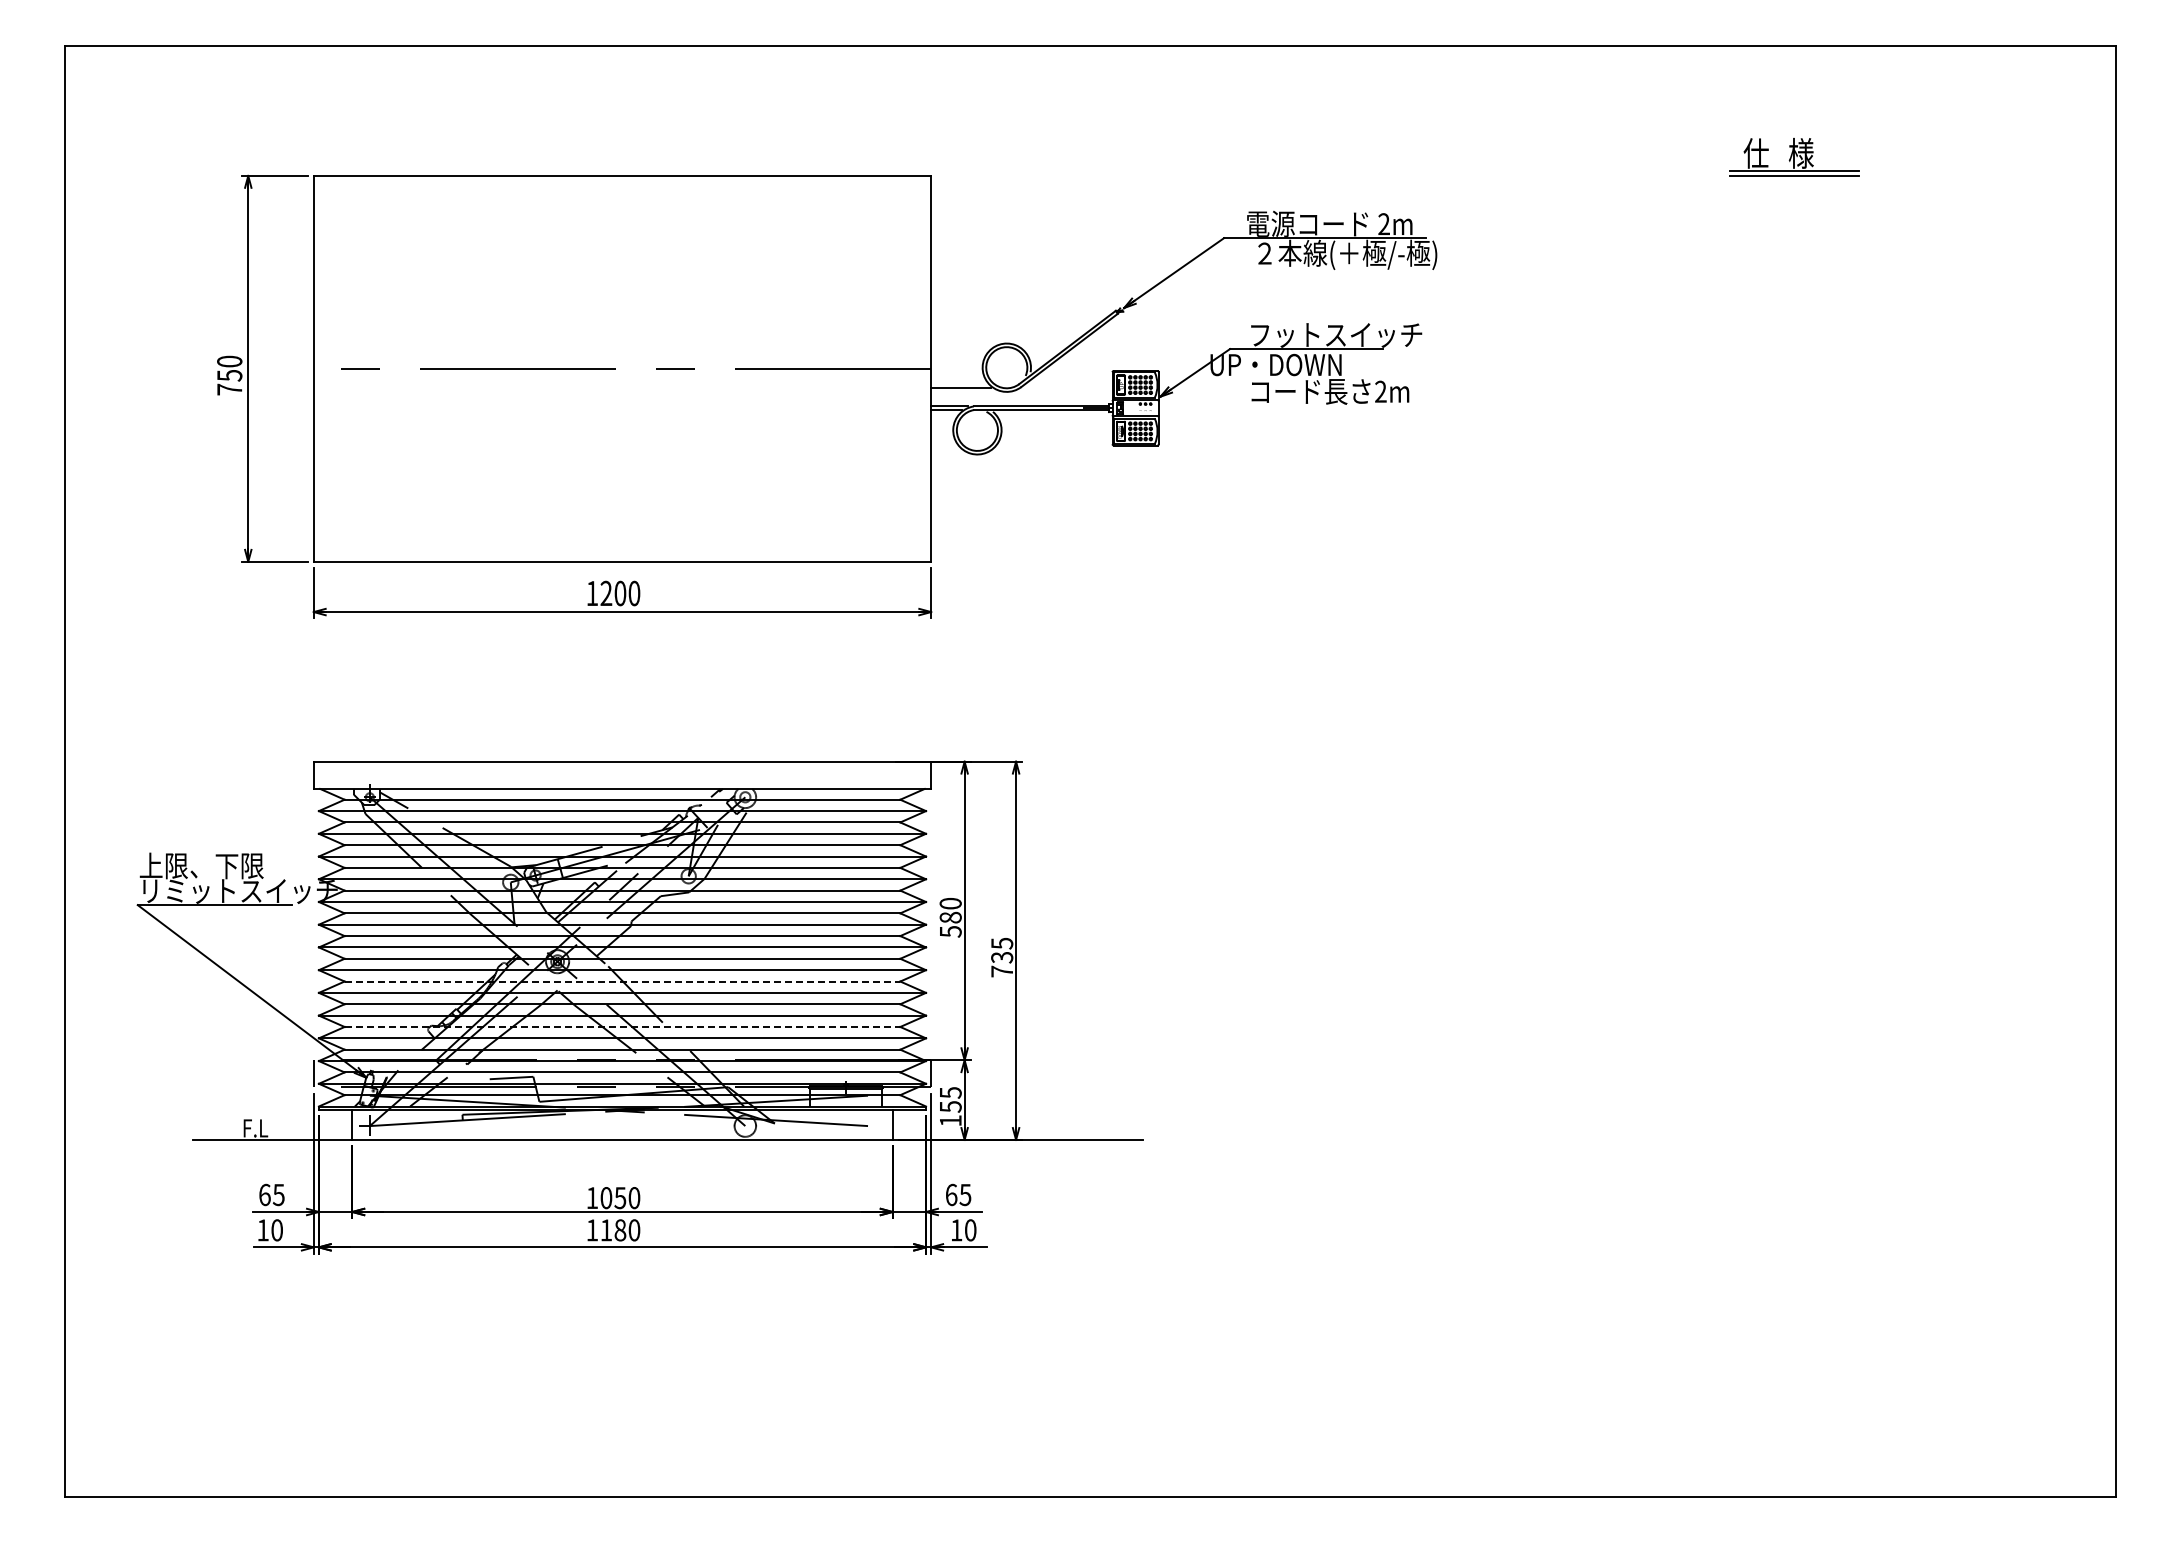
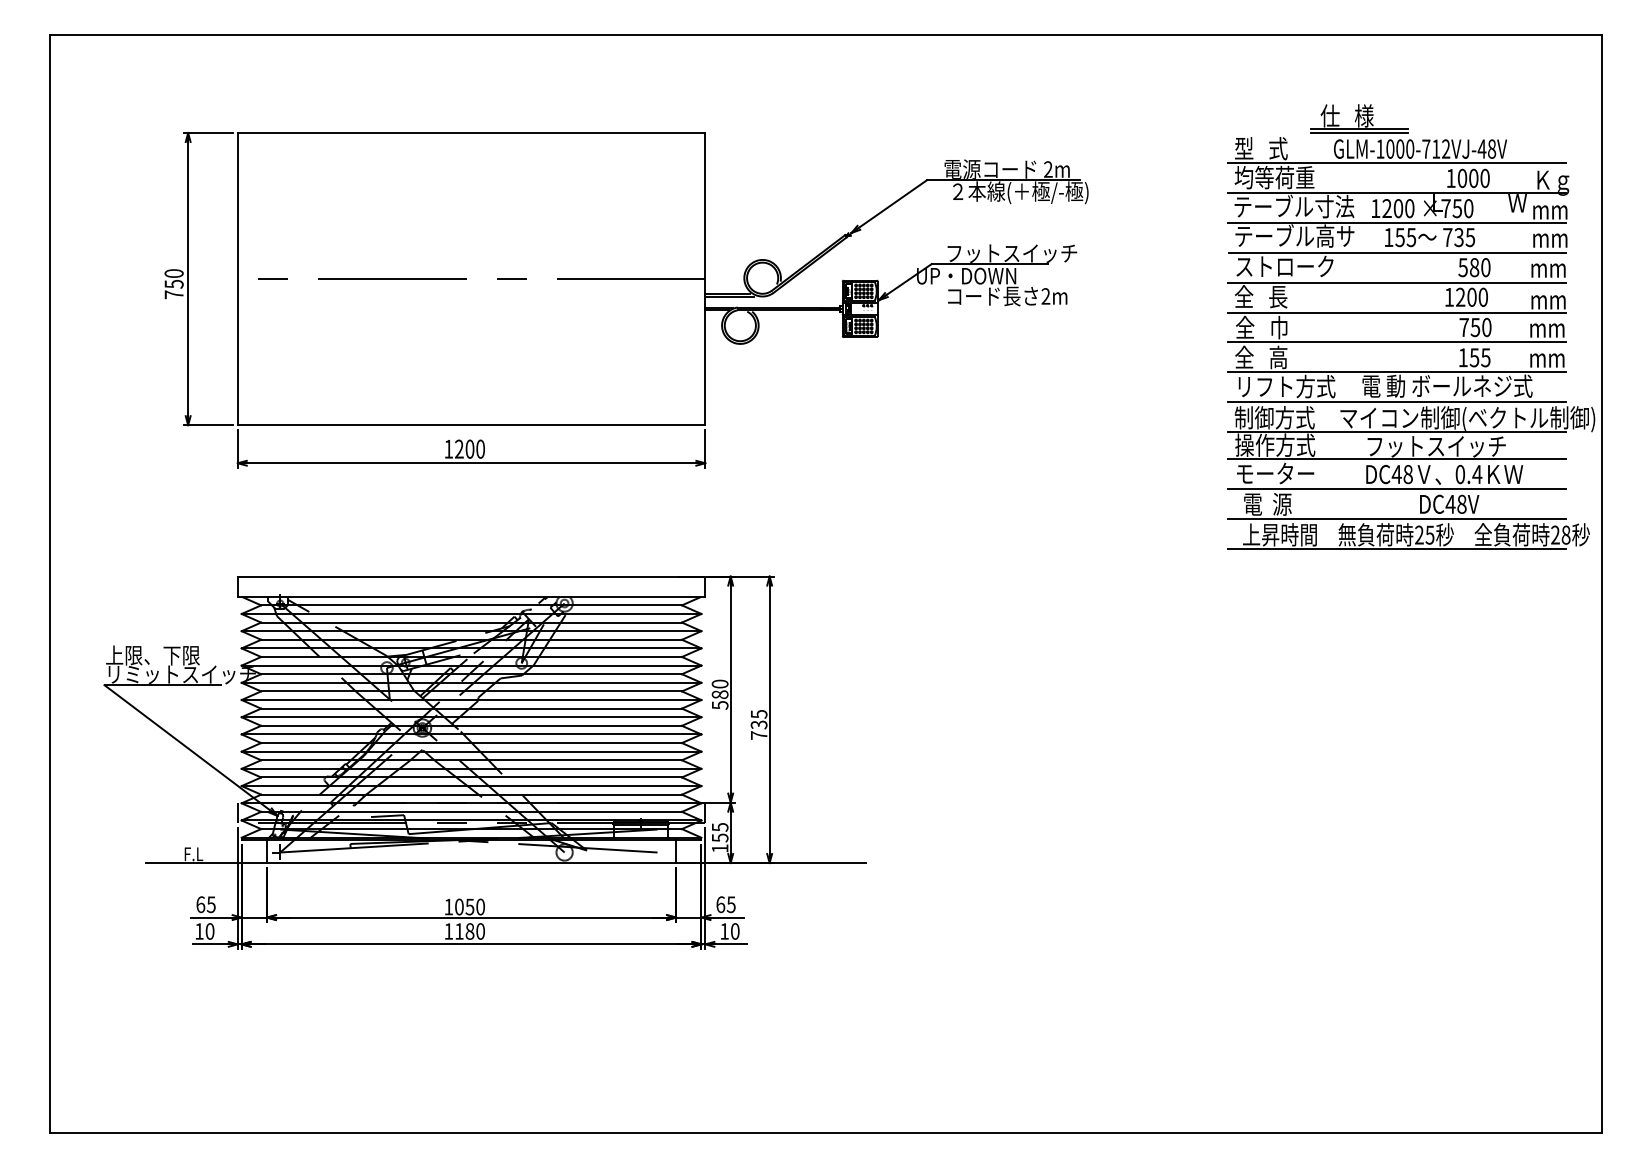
line: (963, 391) -> (729, 296), added
part: (1863, 453) -> (1411, 343), added
line: (622, 981) -> (471, 743), dashed -> solid
line: (622, 1026) -> (471, 777), dashed -> solid

